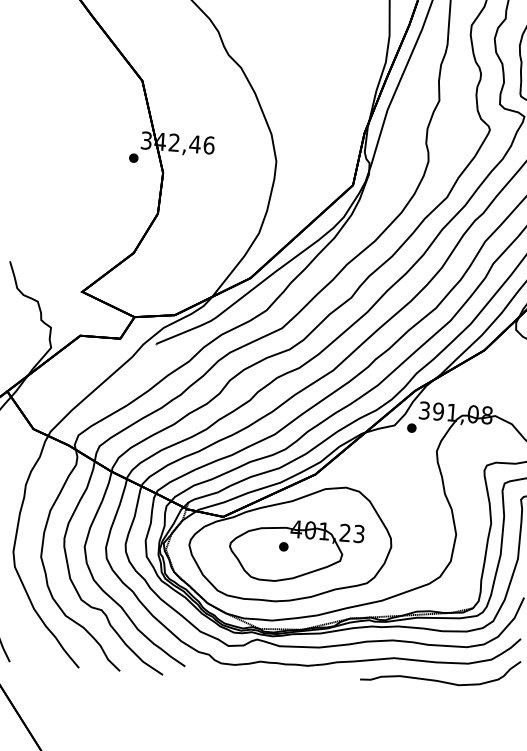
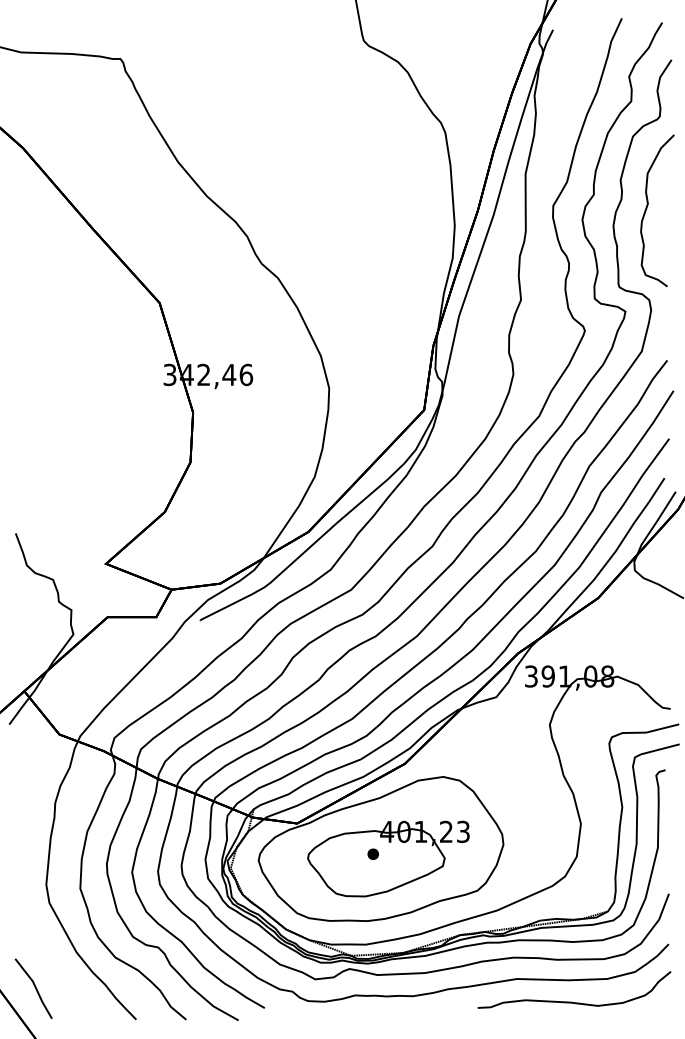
part: (133, 157) -> (155, 396), removed
part: (411, 427) -> (517, 698), removed

